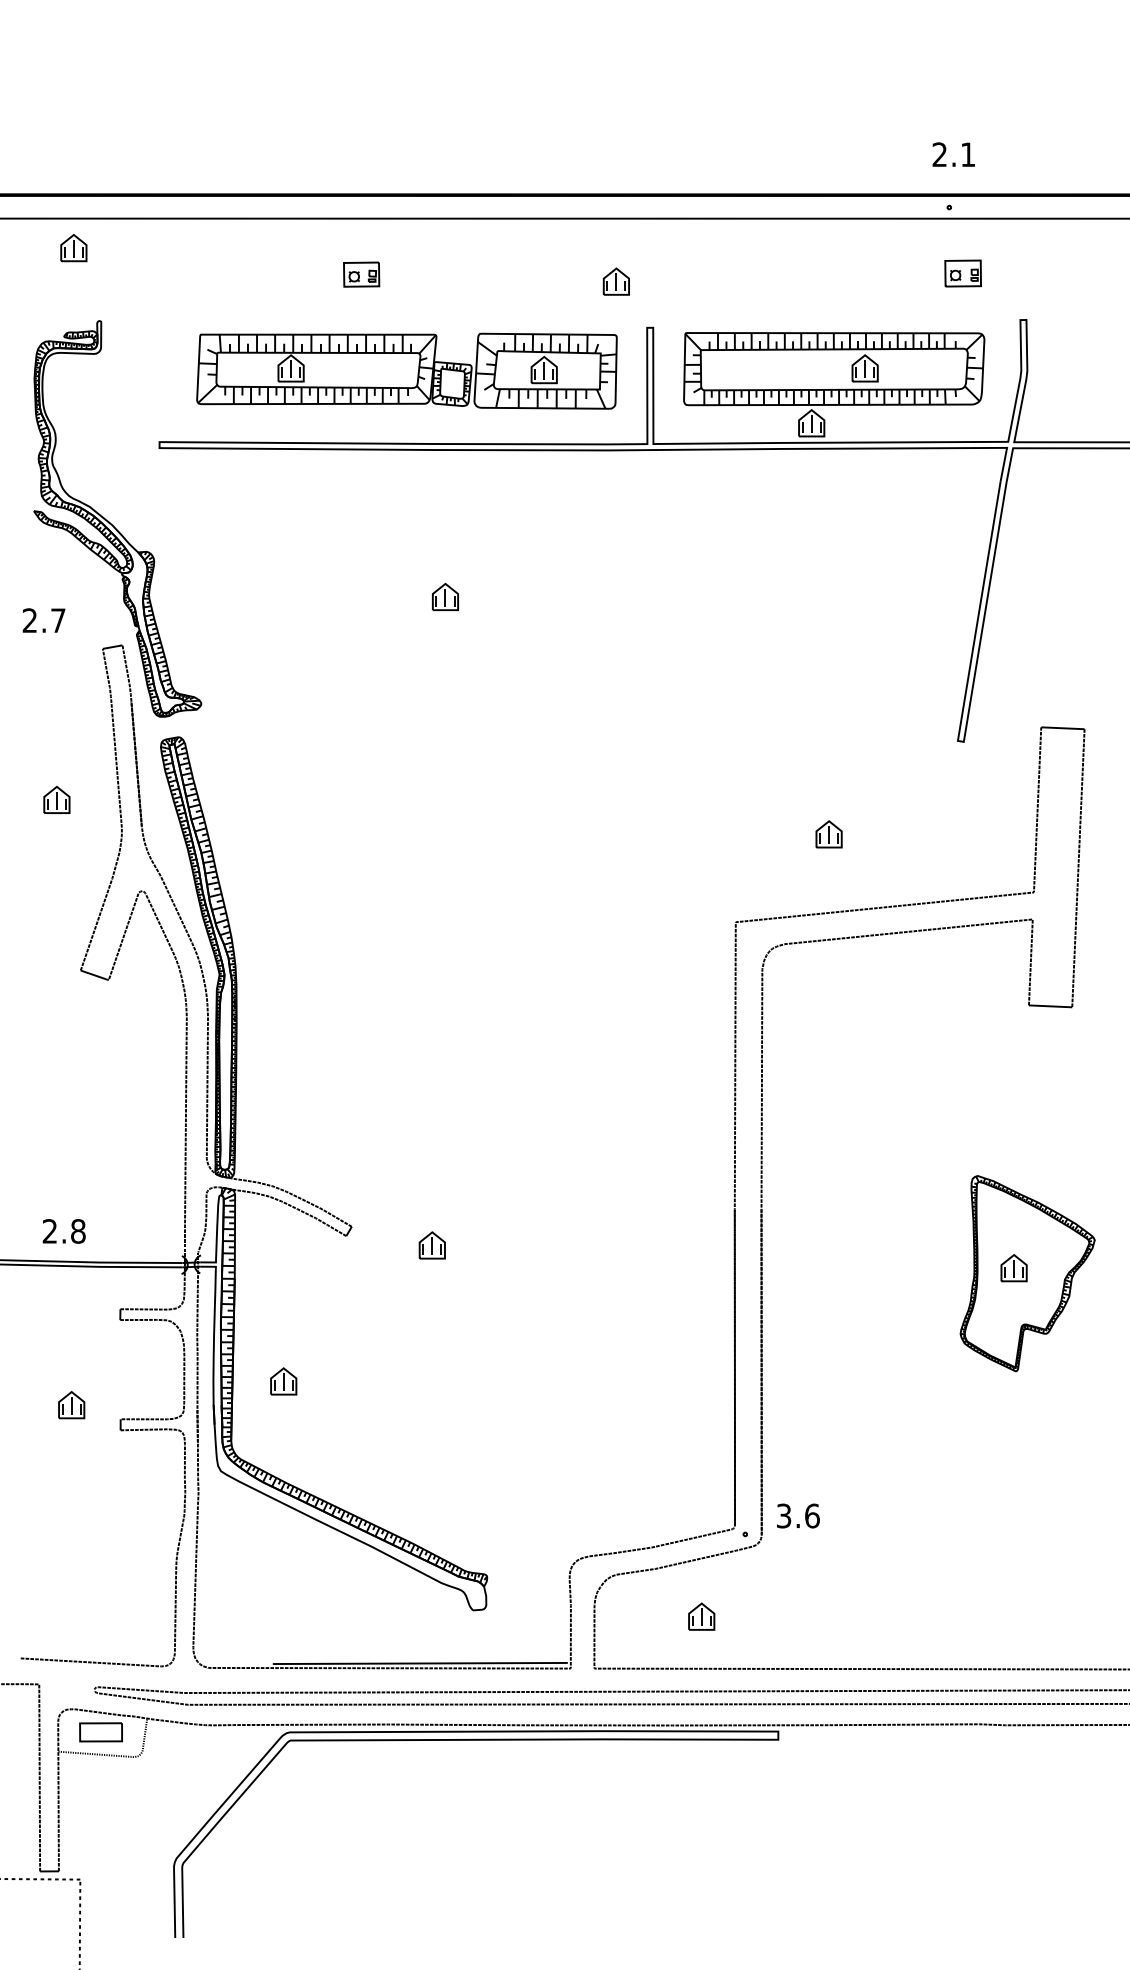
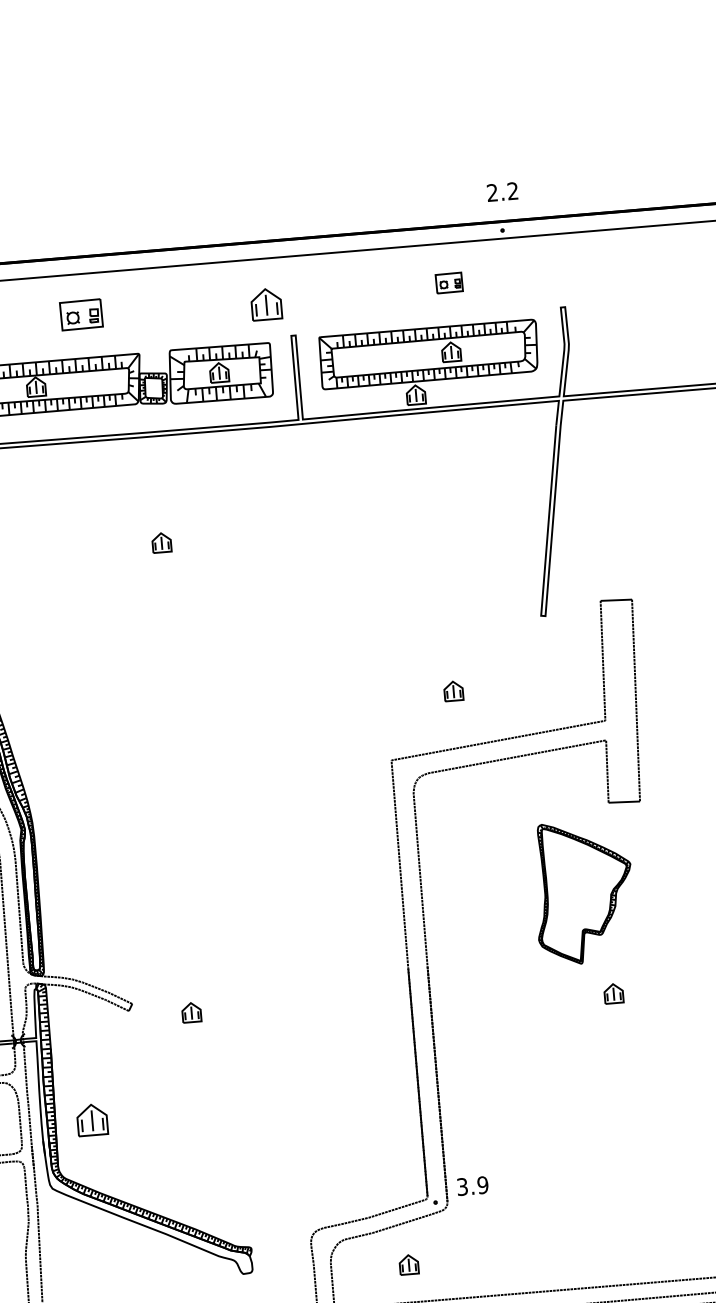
text: (967, 154) -> (512, 191), 2.1 -> 2.2
part: (962, 273) -> (448, 283), moved
part: (361, 274) -> (81, 314), size x1.6
part: (615, 281) -> (265, 304), size x1.6
part: (1027, 1273) -> (583, 892), moved
part: (283, 1381) -> (92, 1120), size x1.6
text: (812, 1515) -> (483, 1184), 3.6 -> 3.9

